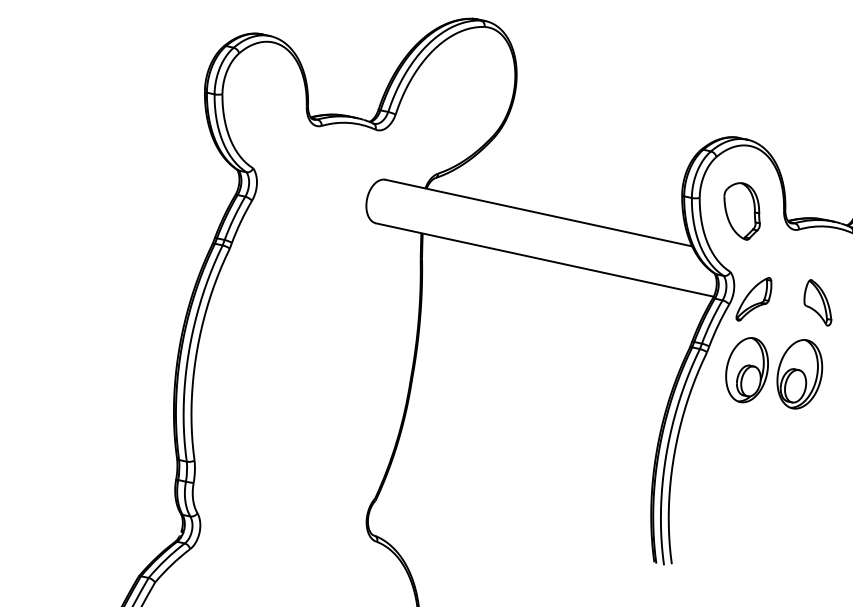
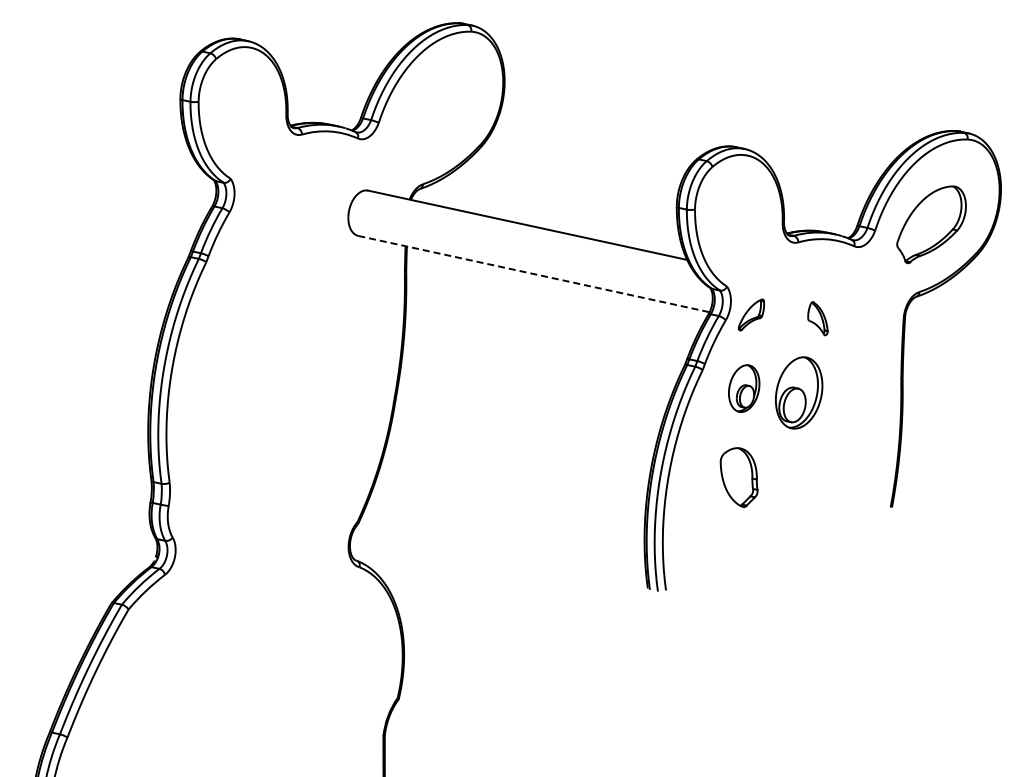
part: (741, 211) -> (738, 477), moved
line: (544, 260) -> (533, 274), solid -> dashed
part: (754, 298) -> (751, 314), size x0.7
part: (817, 302) -> (817, 318), size x0.7
part: (746, 370) -> (743, 388), size x0.7

